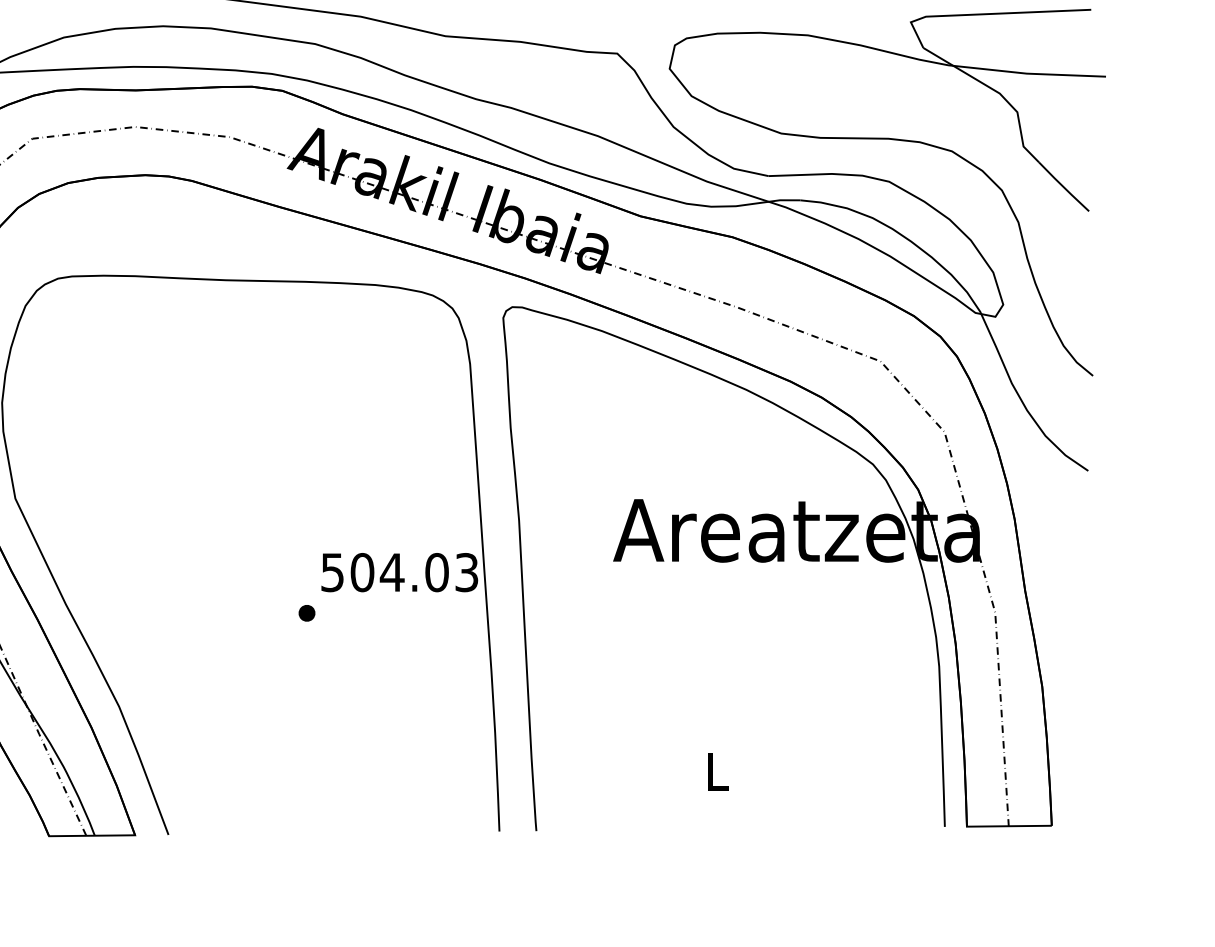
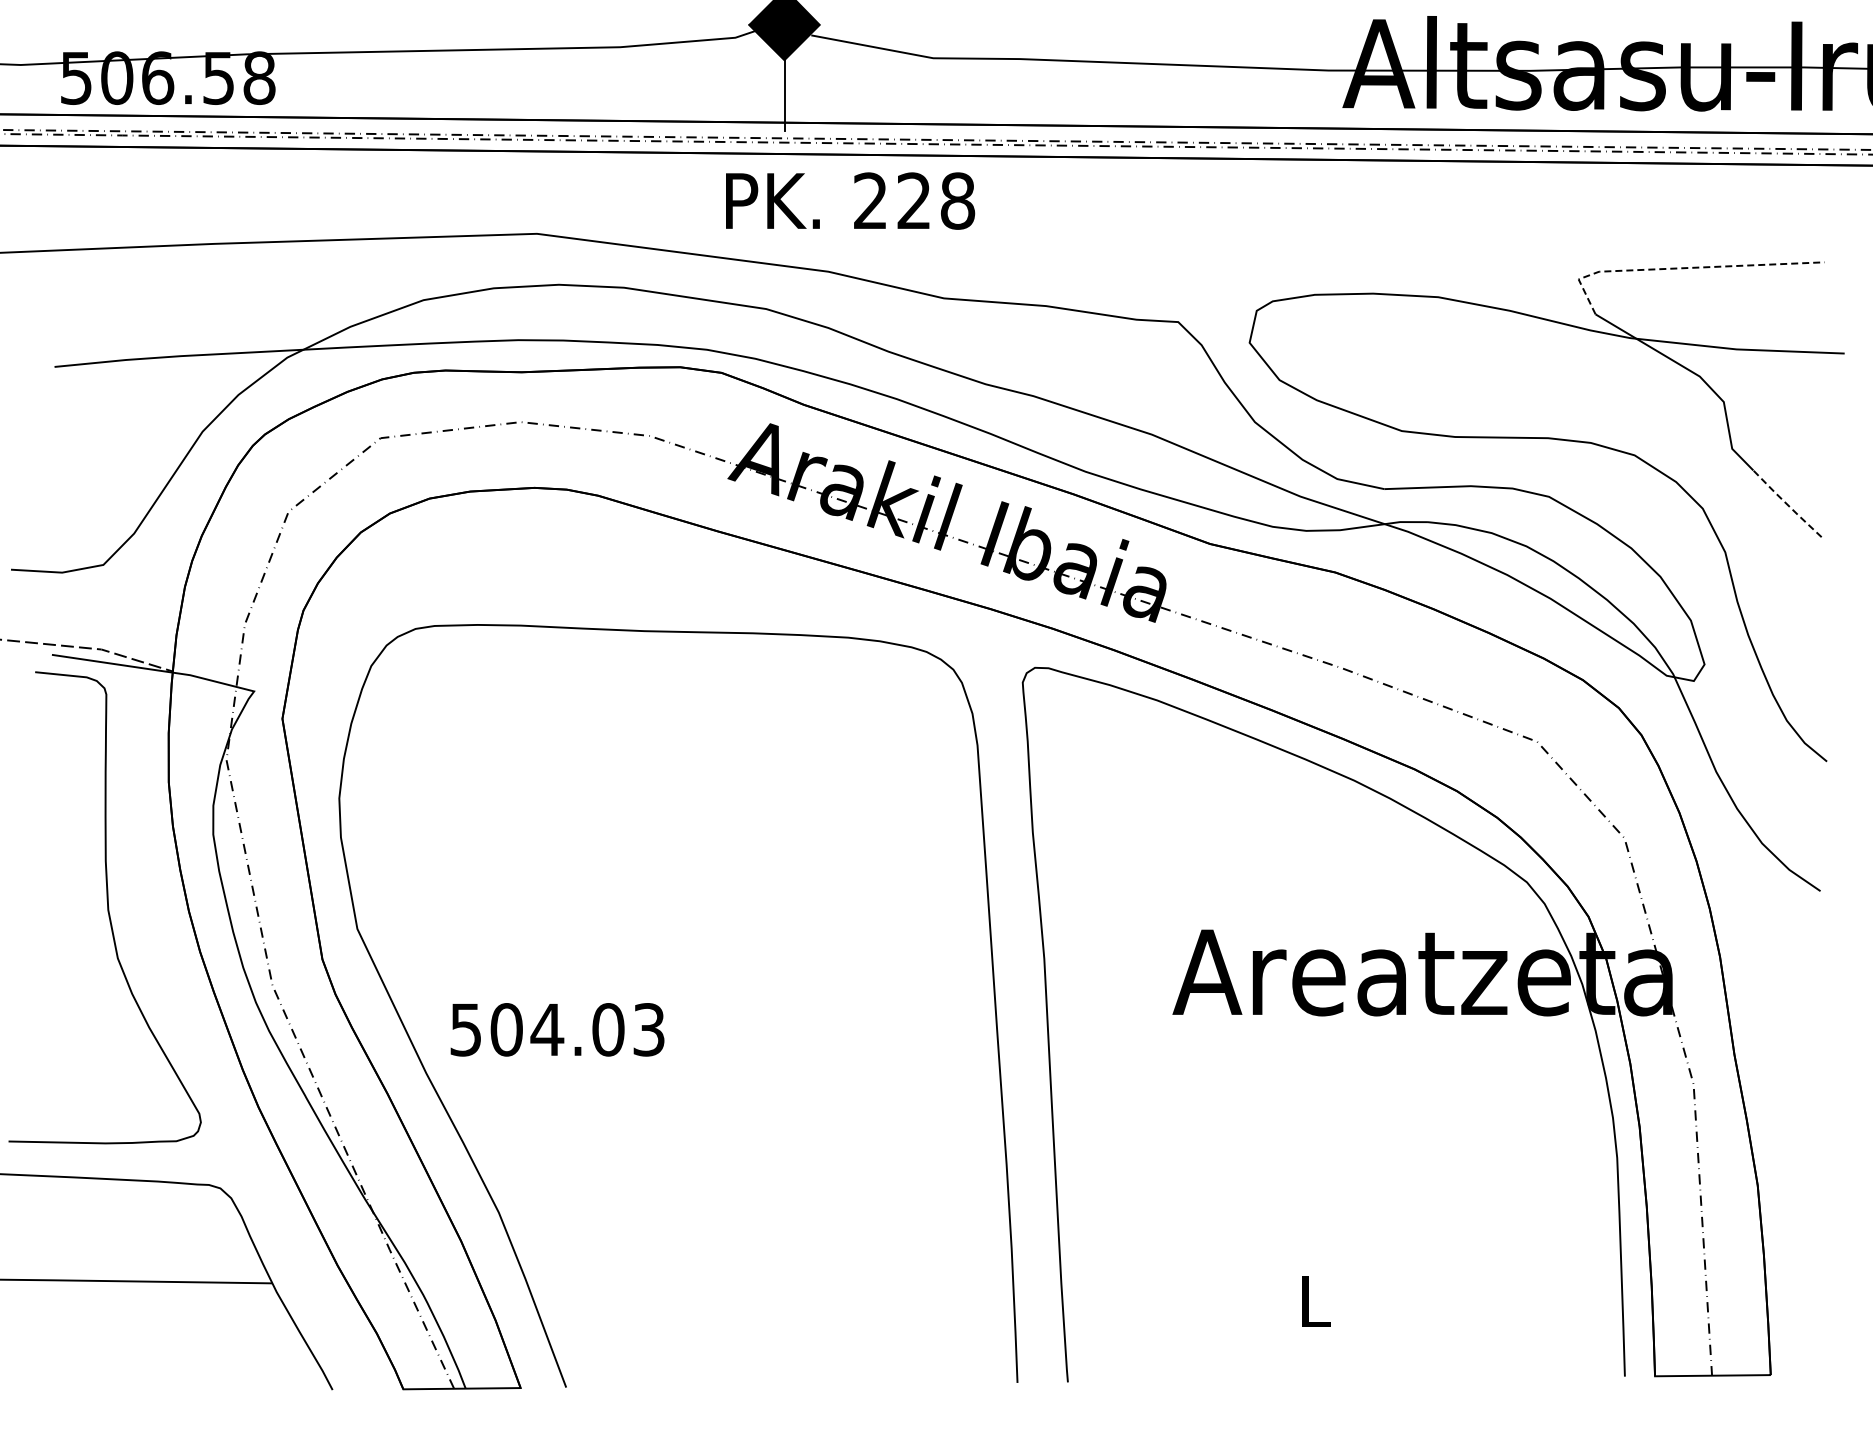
line: (985, 14) -> (1680, 268), solid -> dashed
line: (1063, 186) -> (1786, 503), solid -> dashed
text: (399, 572) -> (557, 1029), moved
part: (306, 612) -> (754, 1084), removed

